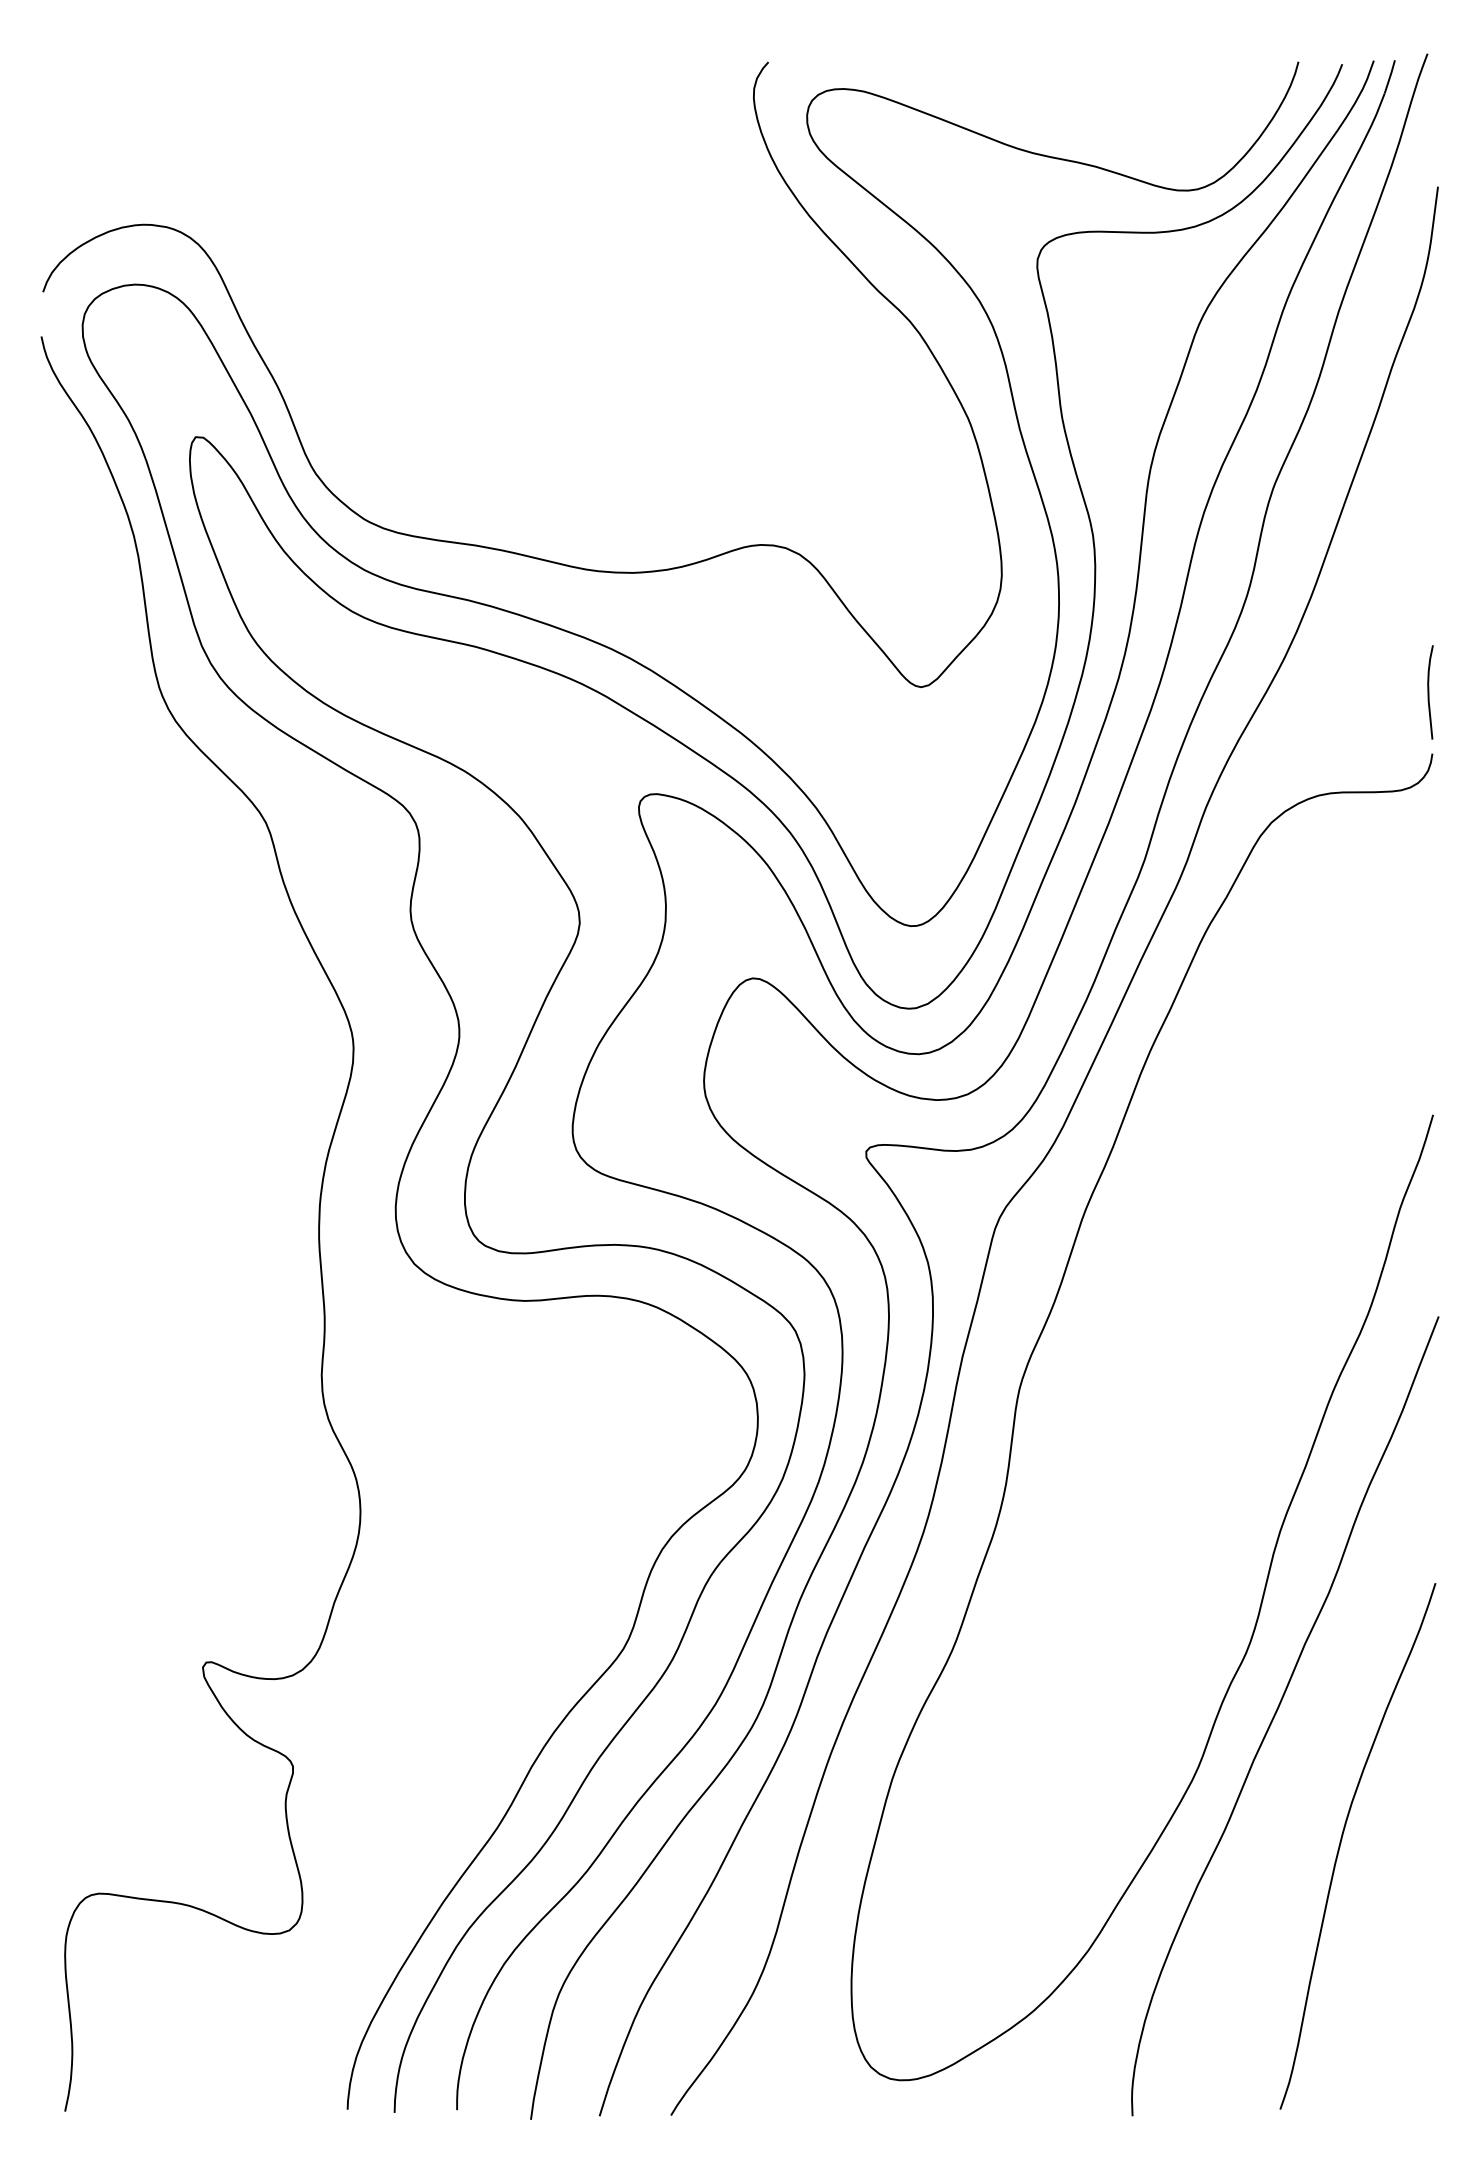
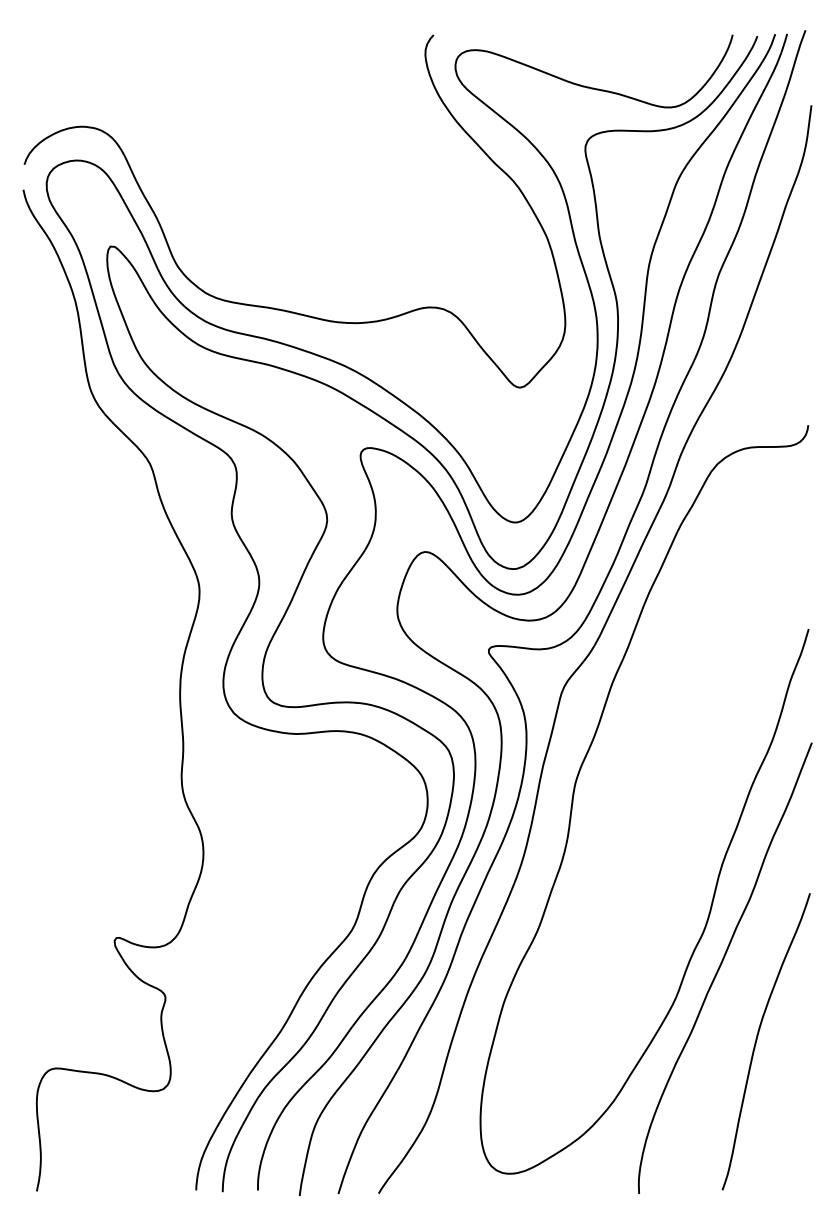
curve: (1429, 692) -> (806, 390), removed

